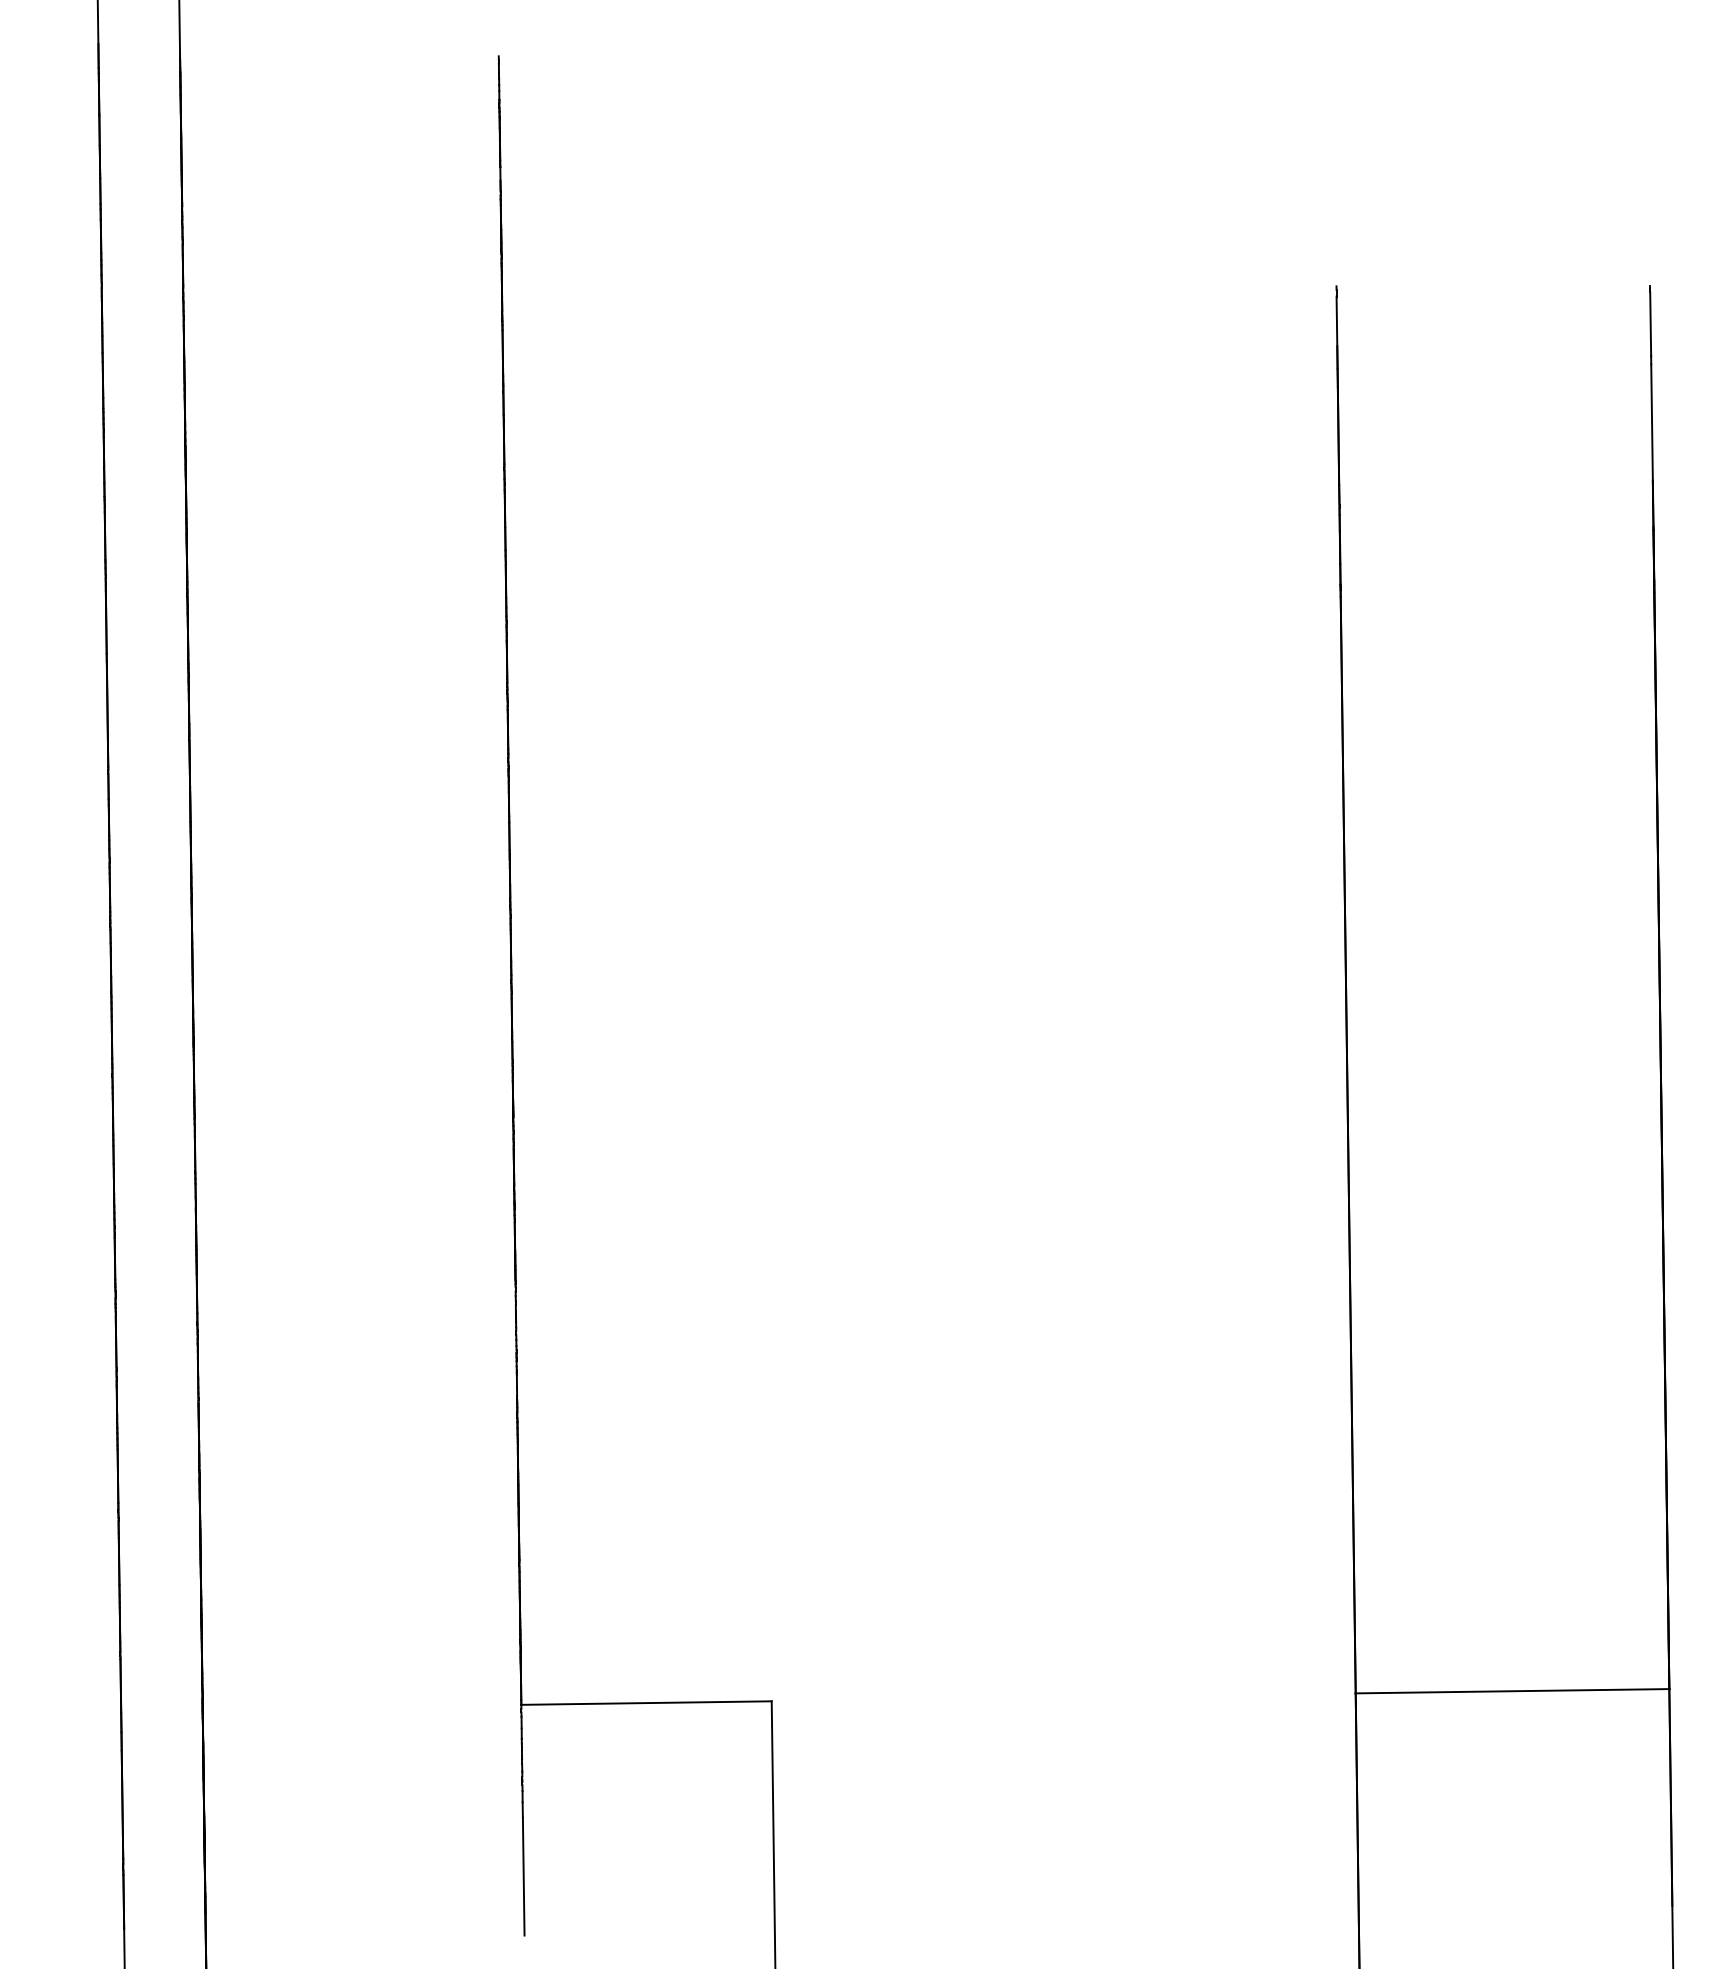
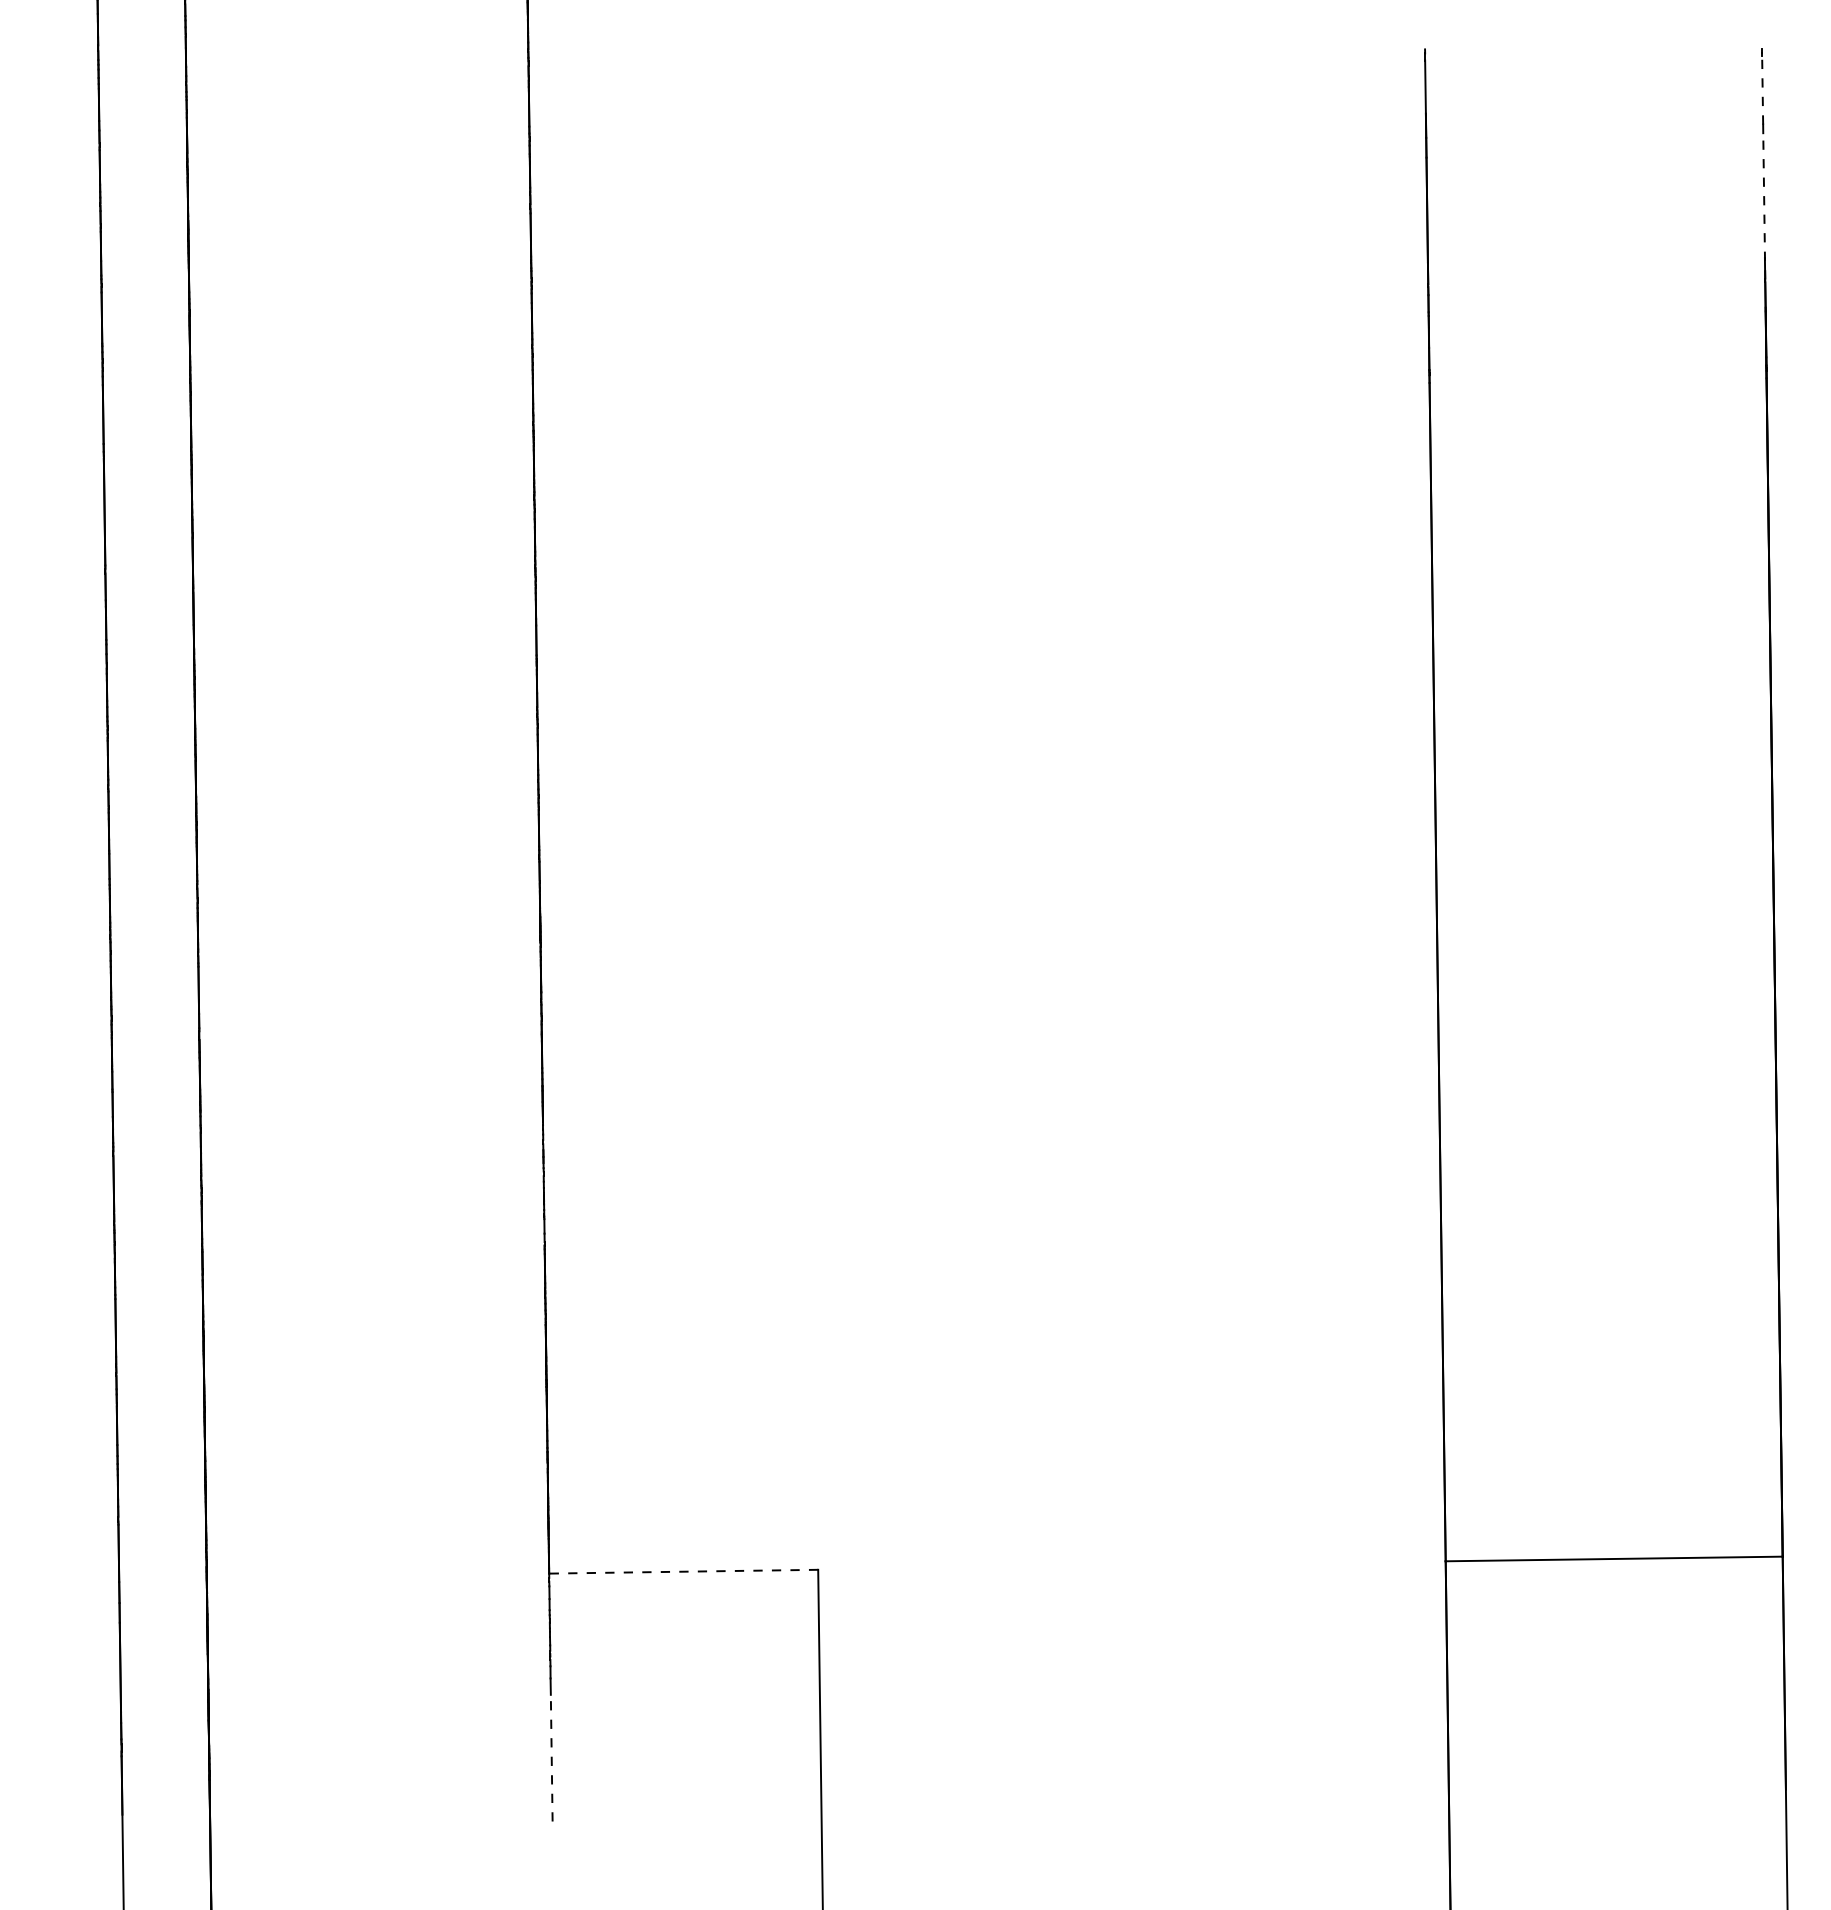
line: (1650, 324) -> (1762, 90), solid -> dashed
line: (1652, 431) -> (1764, 205), solid -> dashed
line: (646, 1703) -> (683, 1572), solid -> dashed
line: (523, 1876) -> (551, 1758), solid -> dashed

